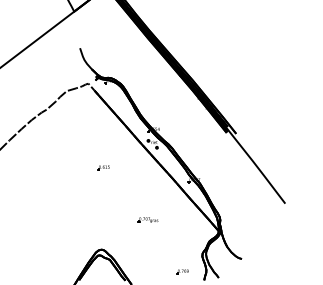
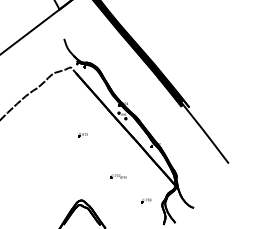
part: (182, 271) -> (146, 200), moved

